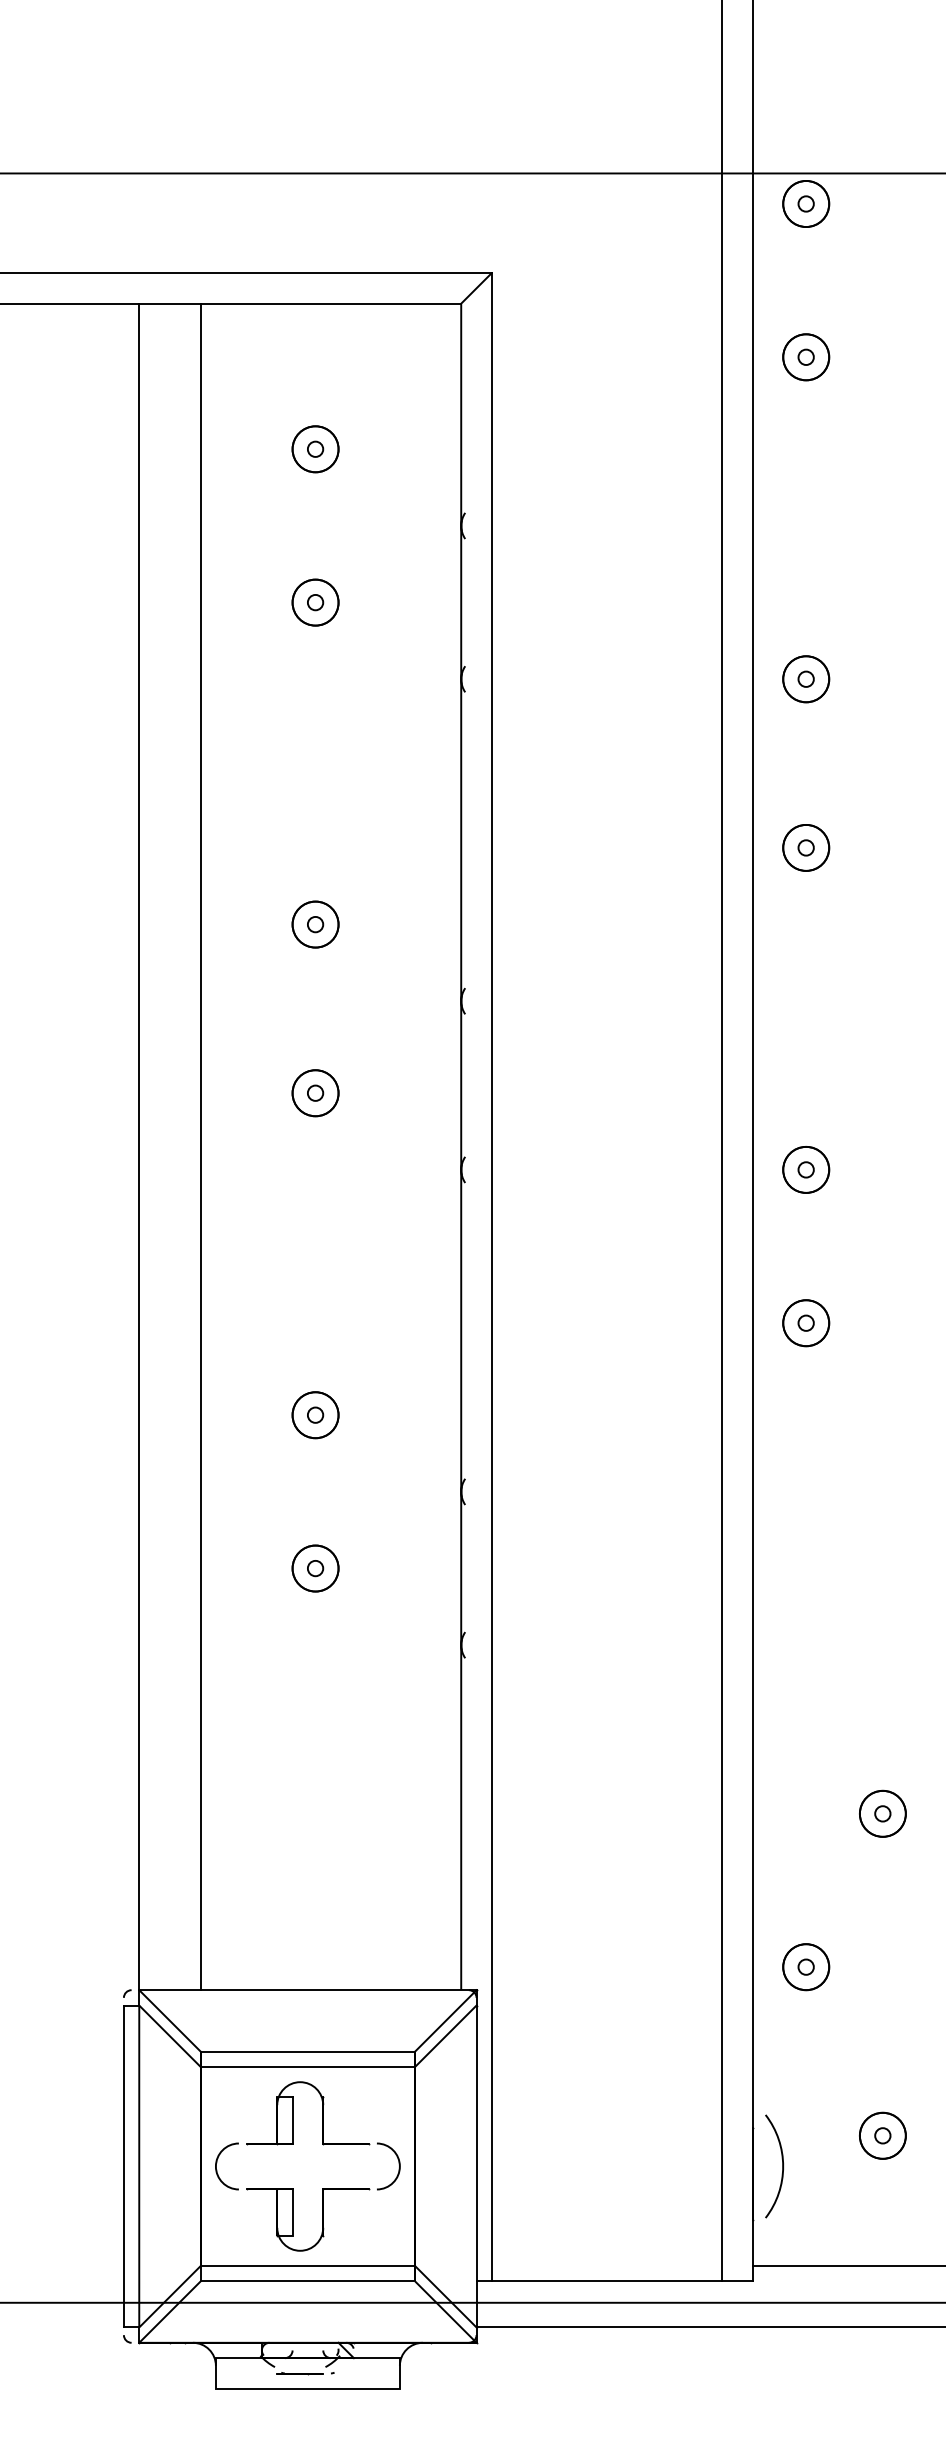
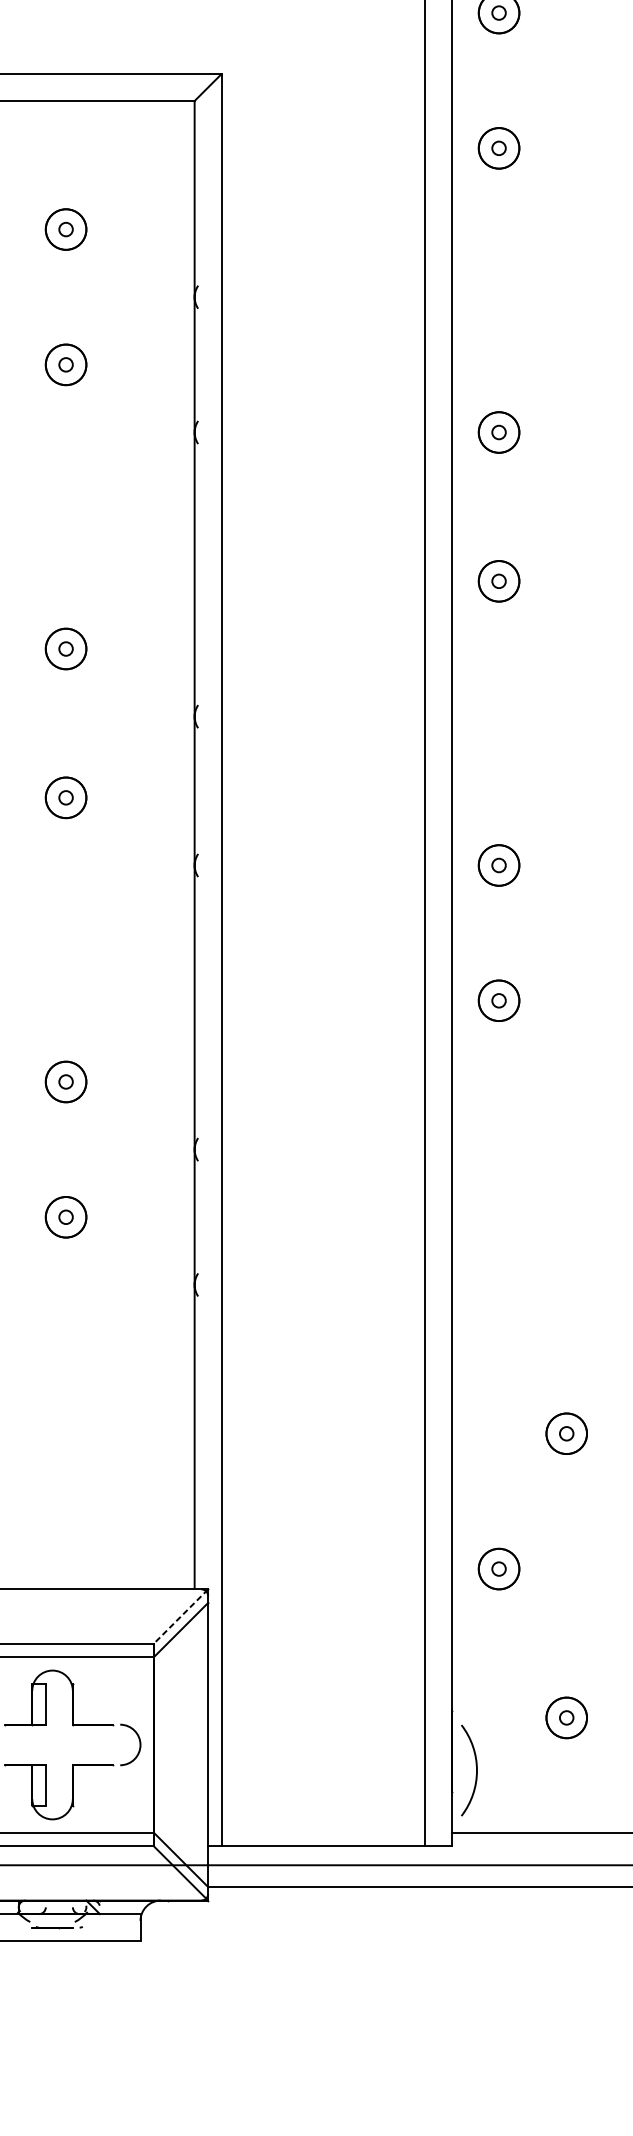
line: (445, 2021) -> (180, 1617), solid -> dashed
curve: (782, 2166) -> (476, 1770), moved

